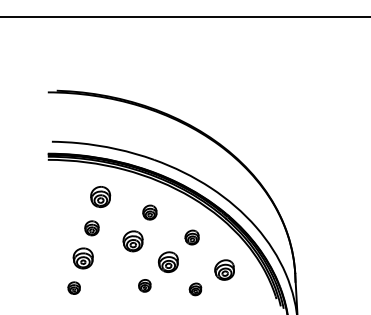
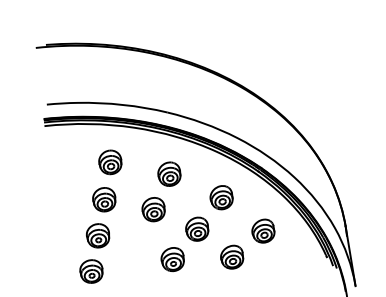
part: (149, 212) -> (168, 174), size x1.43
part: (91, 228) -> (103, 200), size x1.43
part: (191, 237) -> (220, 197), size x1.43
part: (144, 285) -> (172, 259), size x1.67
part: (73, 287) -> (90, 270), size x1.67
part: (195, 289) -> (232, 257), size x1.67

